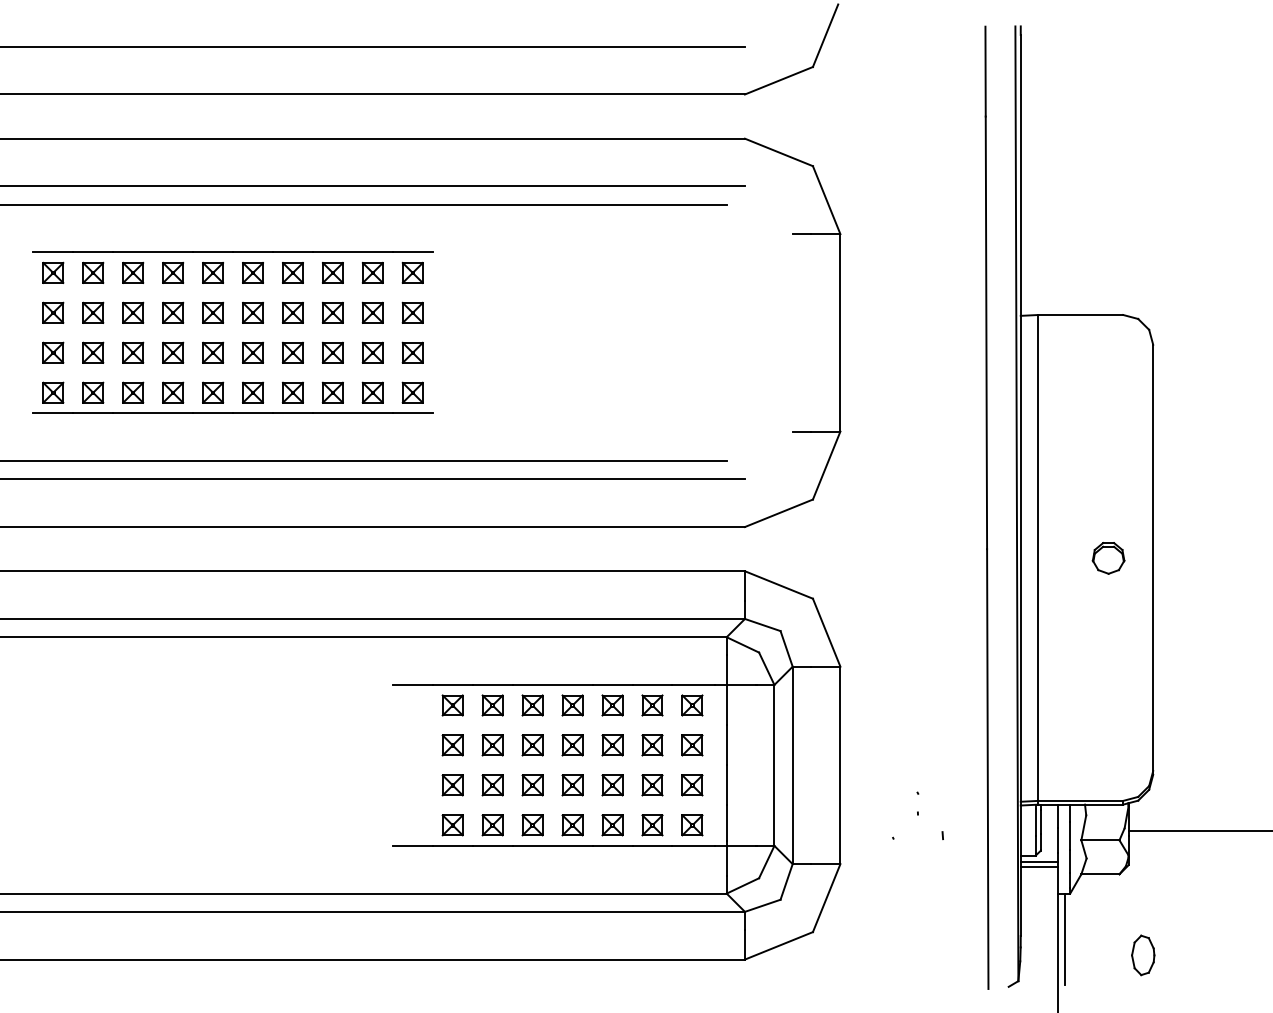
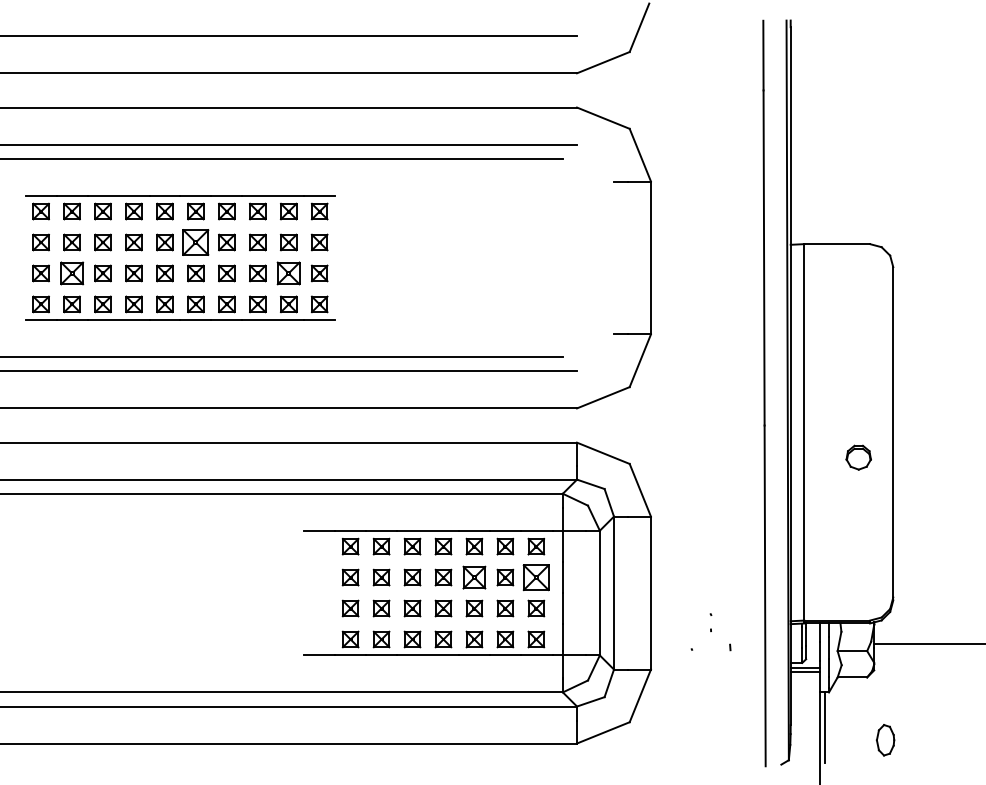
part: (252, 312) -> (195, 242), size x1.6
part: (92, 352) -> (71, 273), size x1.4
part: (372, 352) -> (288, 273), size x1.4
part: (1108, 558) -> (858, 457), moved
part: (612, 745) -> (474, 577), size x1.4
part: (692, 745) -> (536, 577), size x1.6

